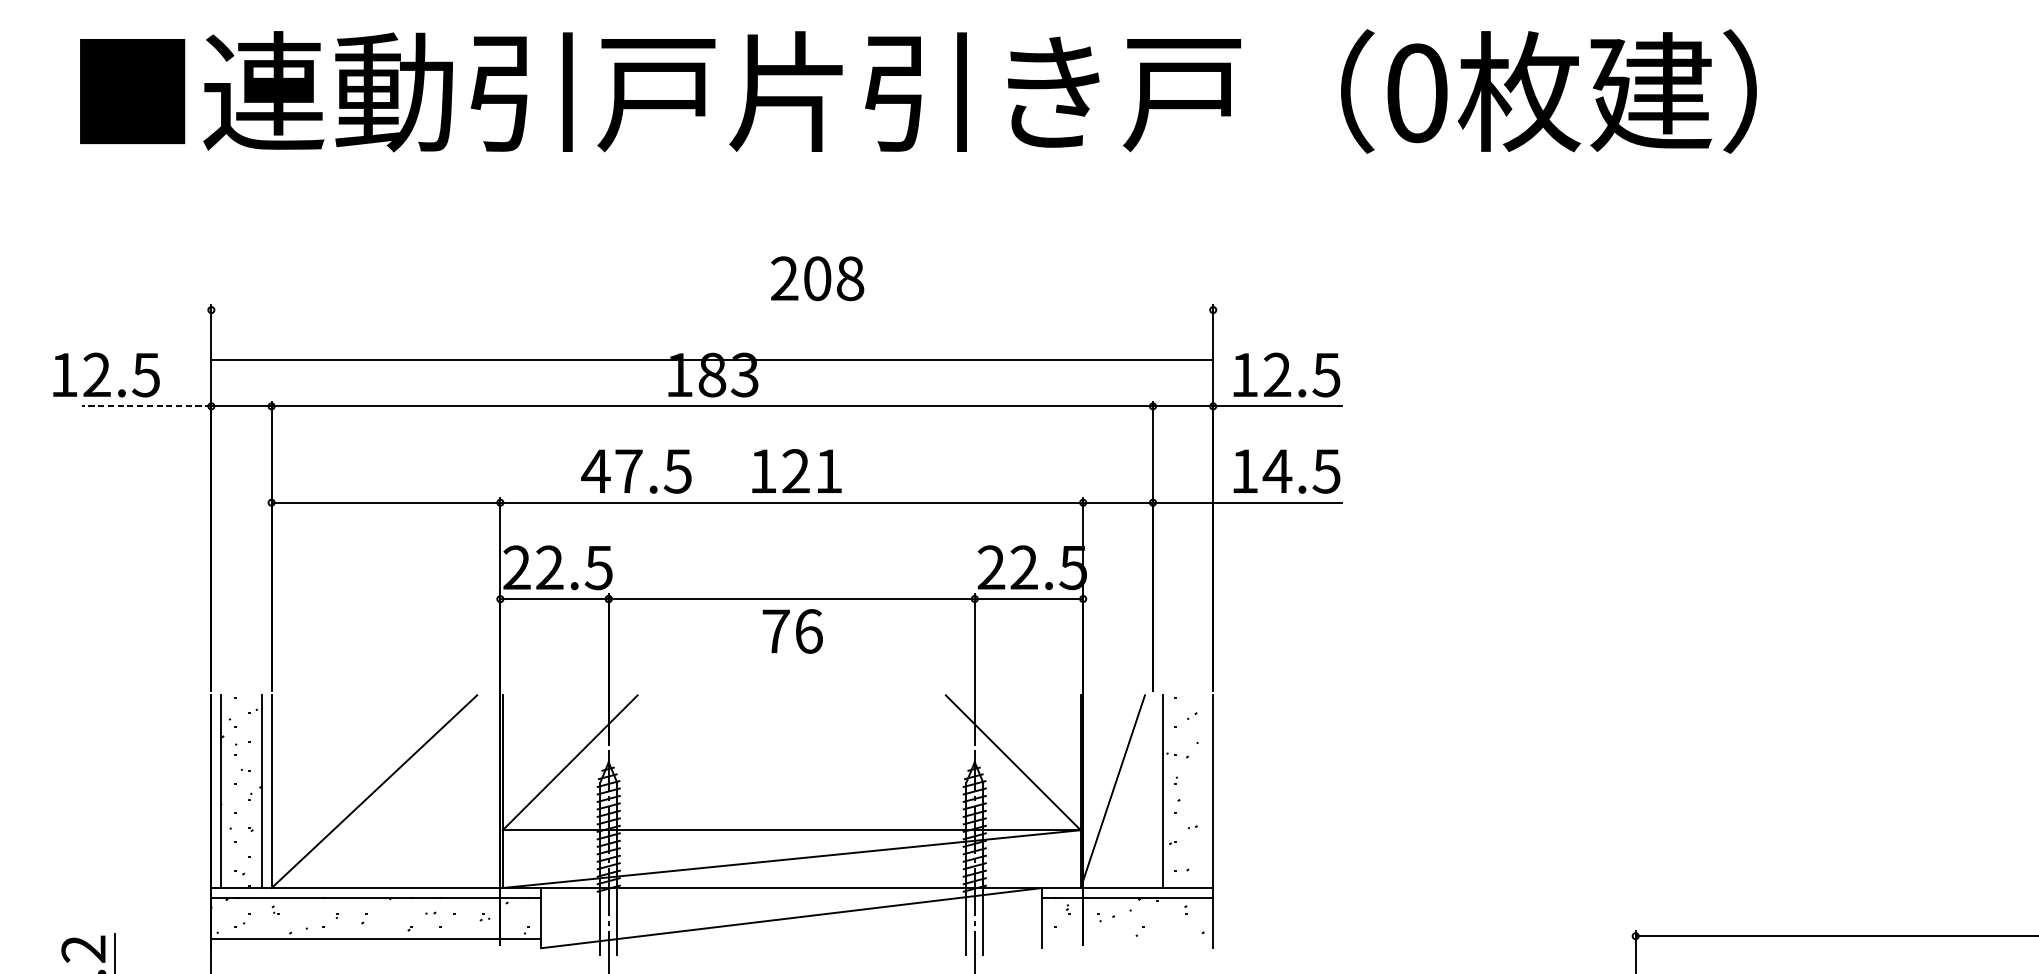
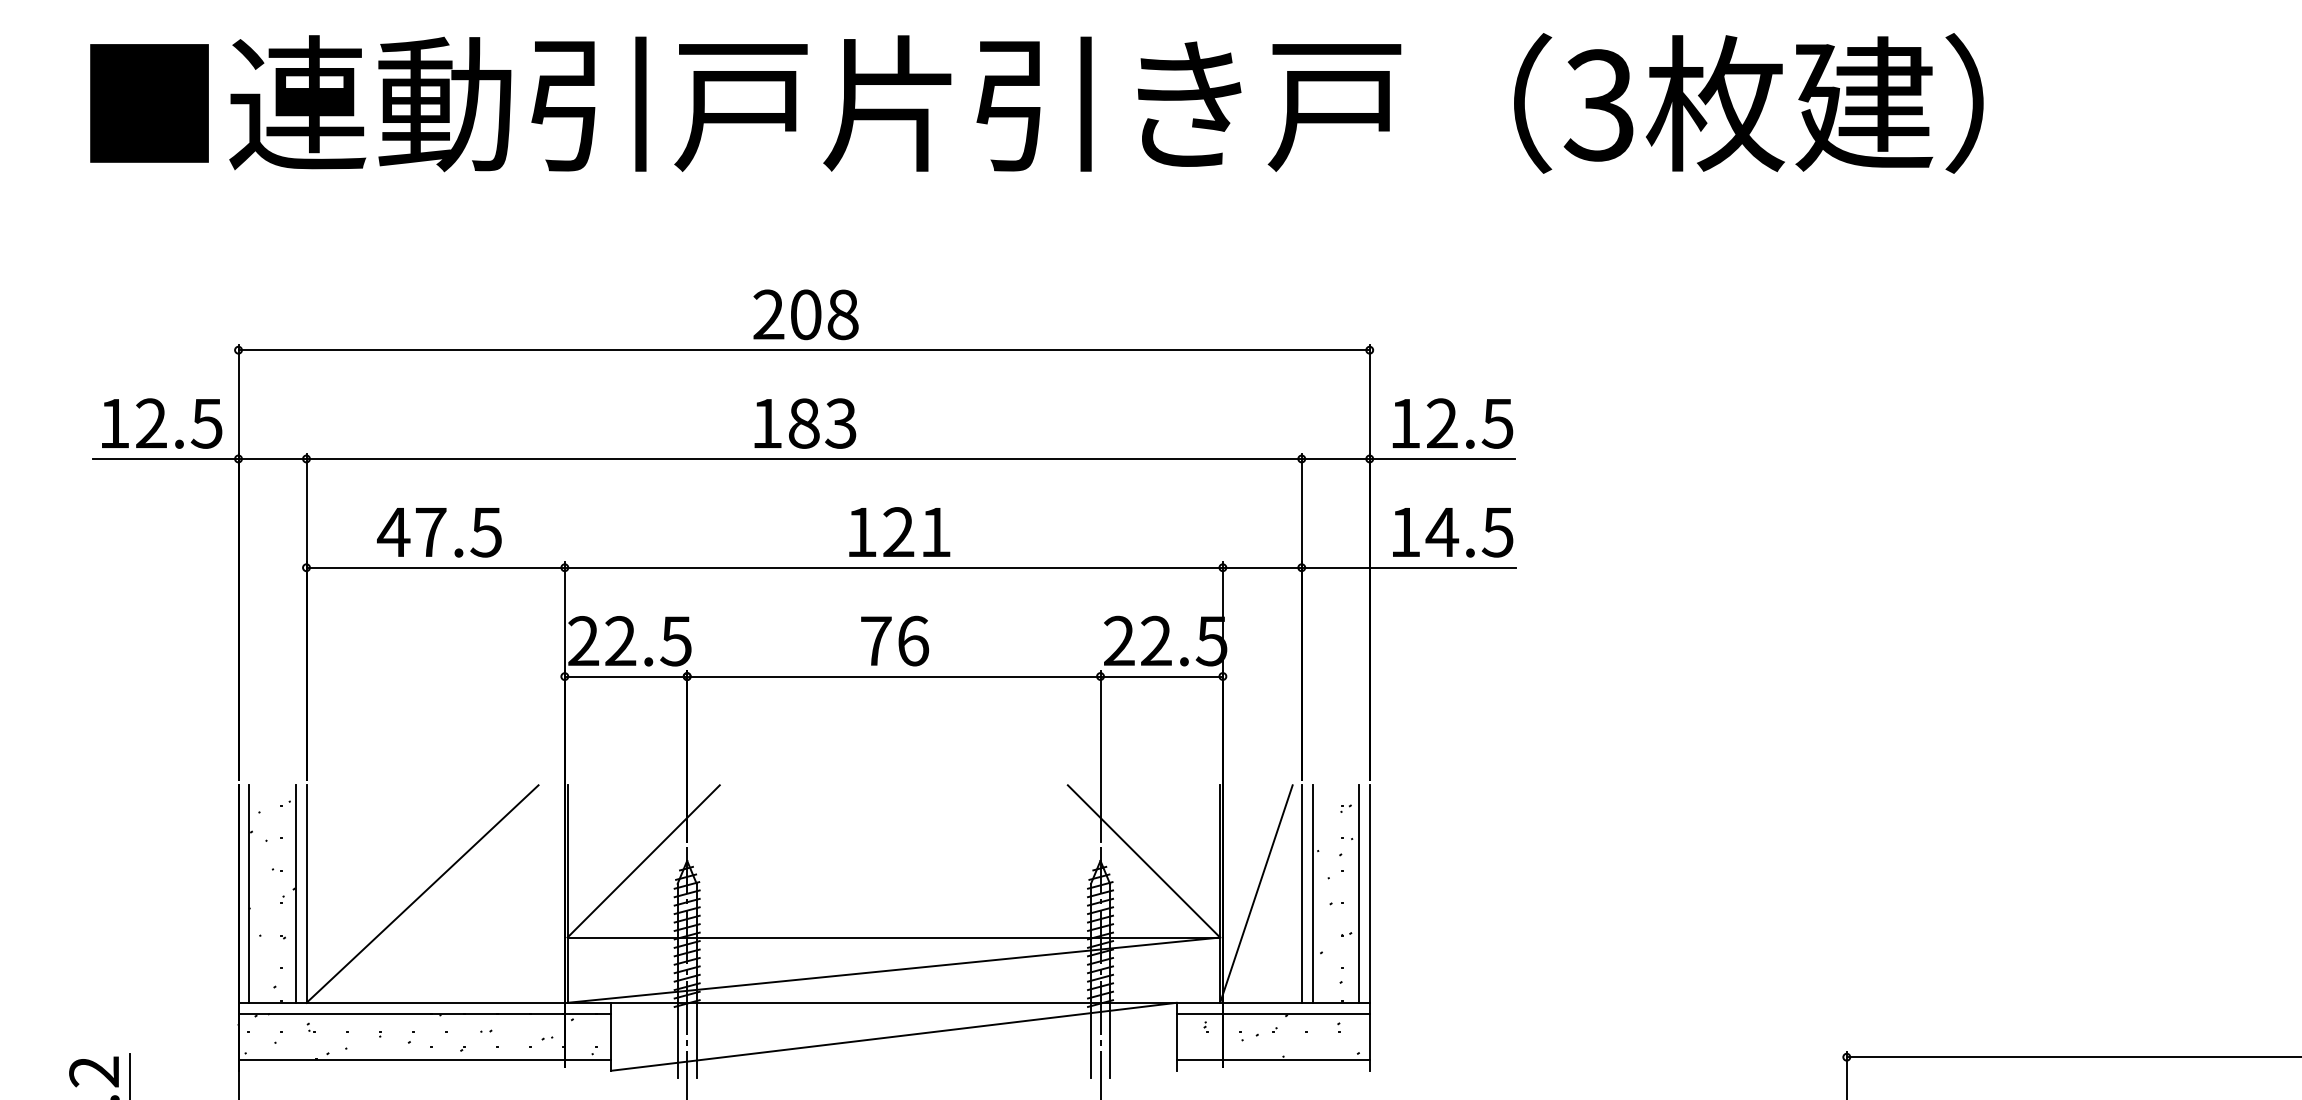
text: (1415, 93) -> (1598, 105), 0 -> 3
text: (817, 278) -> (805, 314), moved
line: (711, 359) -> (803, 350), moved
text: (106, 374) -> (162, 423), moved
line: (146, 405) -> (165, 458), dashed -> solid
text: (636, 471) -> (439, 532), moved
text: (792, 630) -> (894, 640), moved
line: (1152, 791) -> (1301, 893), added
line: (1203, 791) -> (1358, 893), added
line: (1127, 938) -> (1272, 1059), added

